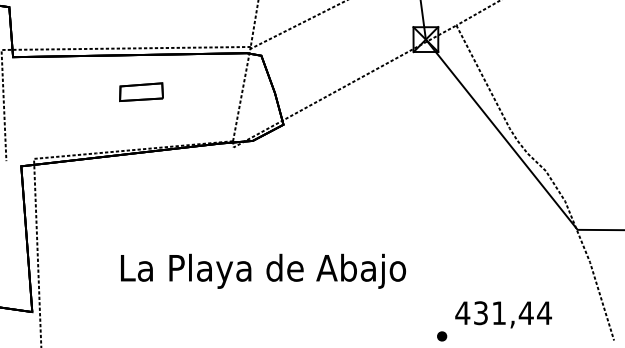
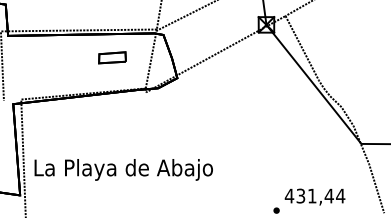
part: (141, 91) -> (112, 57), moved
text: (262, 270) -> (123, 169), moved

